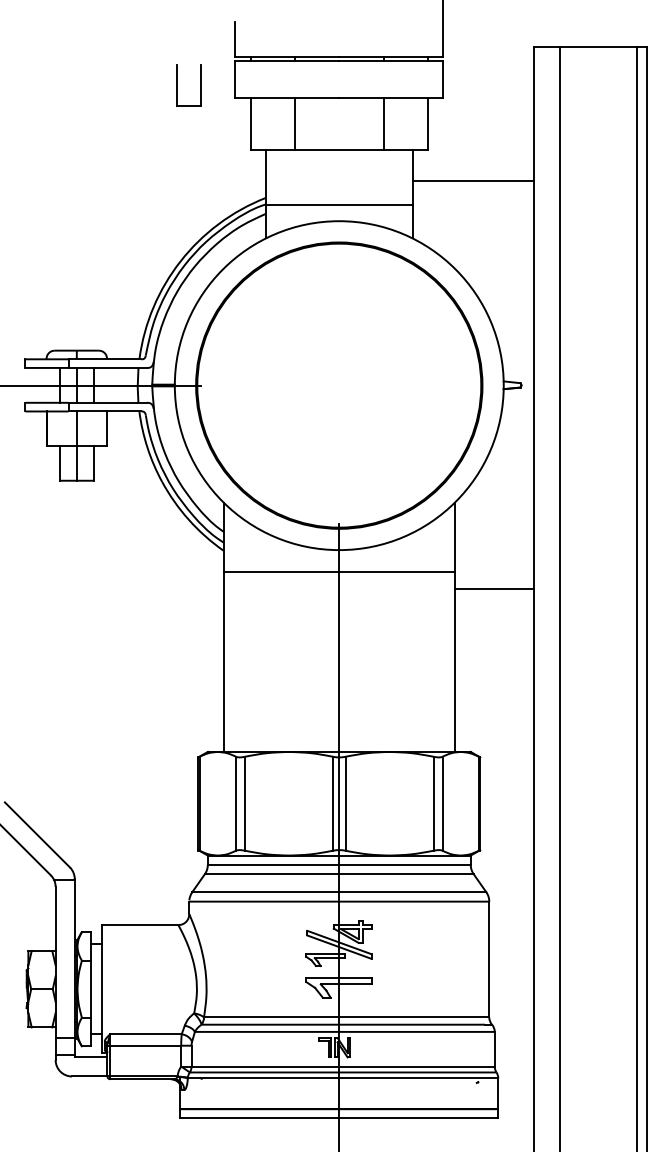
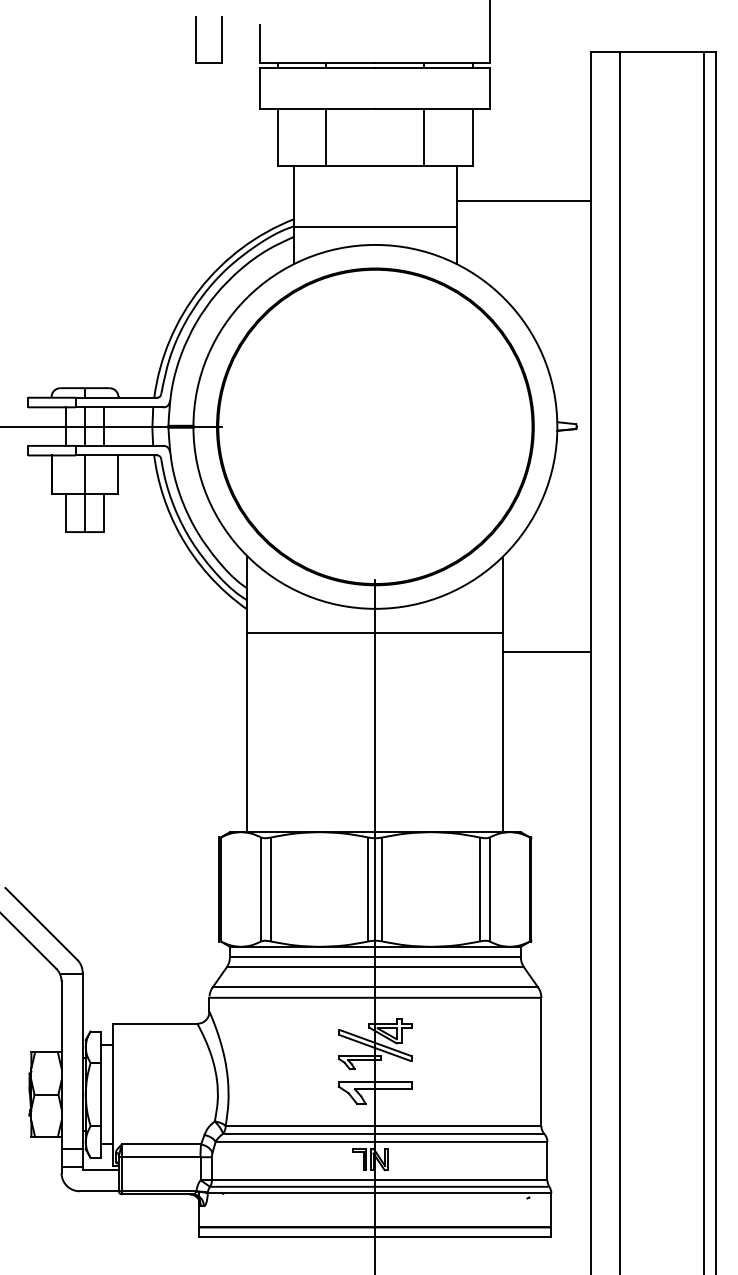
part: (177, 85) -> (196, 39), moved

